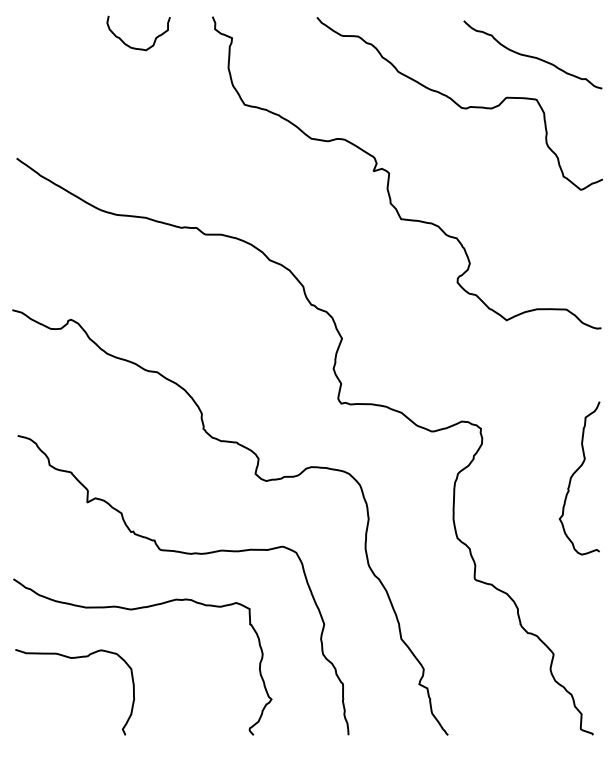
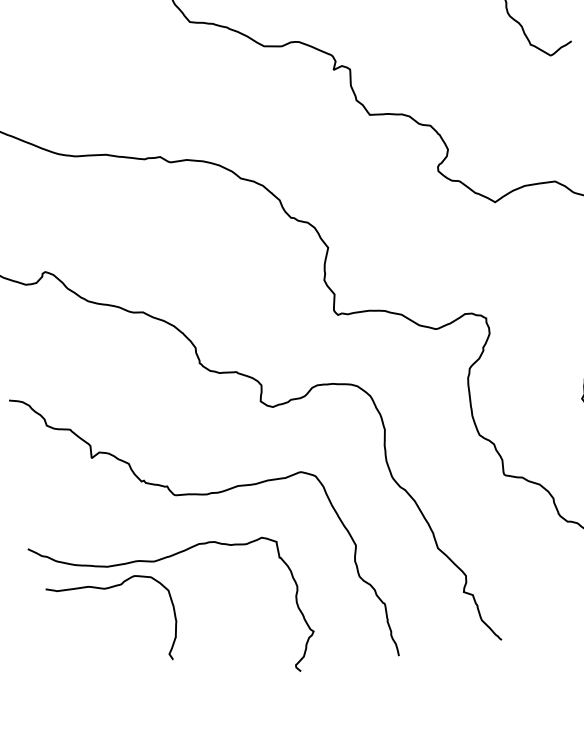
curve: (74, 658) -> (108, 588), moved

